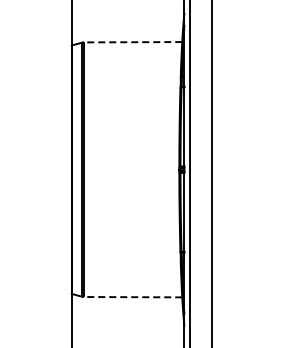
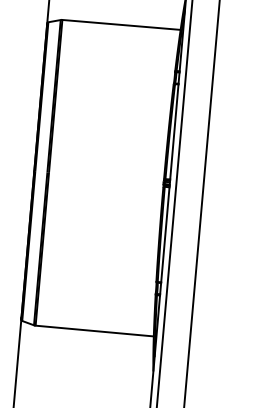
line: (132, 42) -> (120, 25), dashed -> solid
line: (132, 297) -> (94, 331), dashed -> solid

